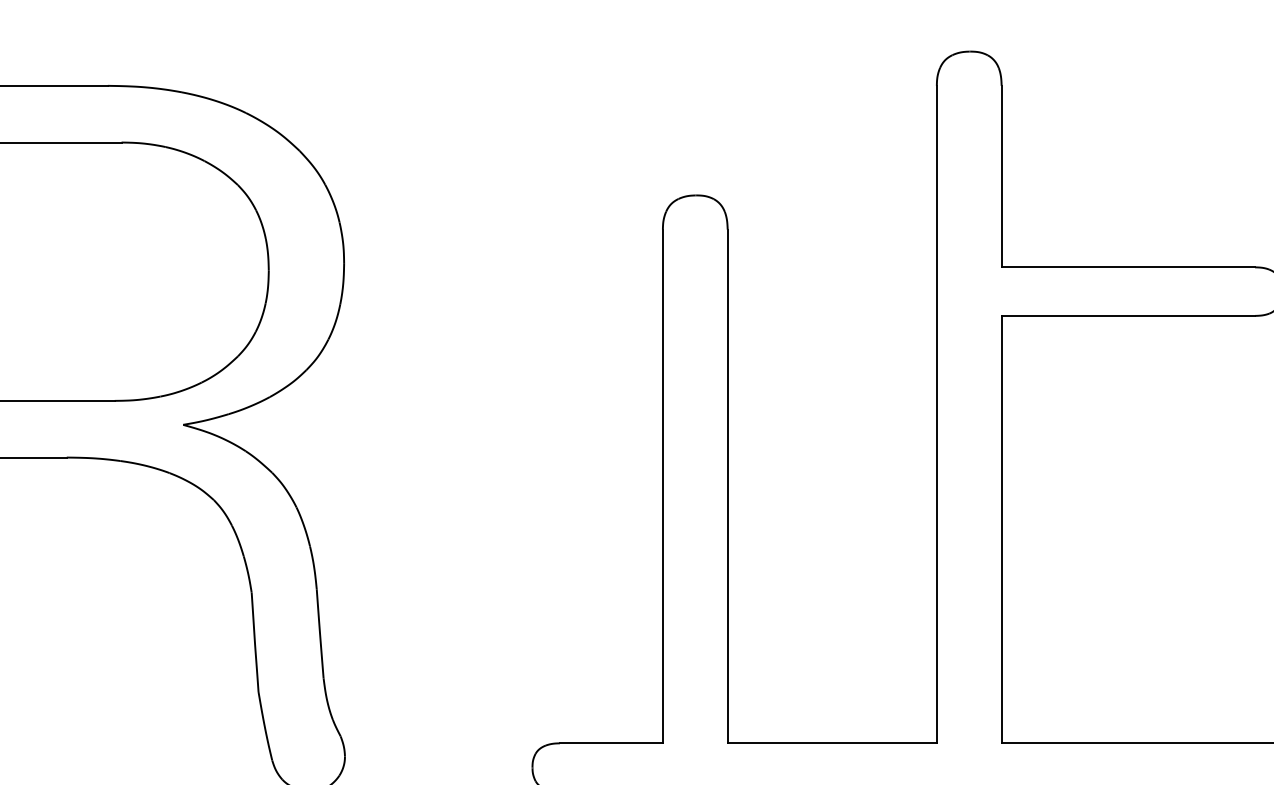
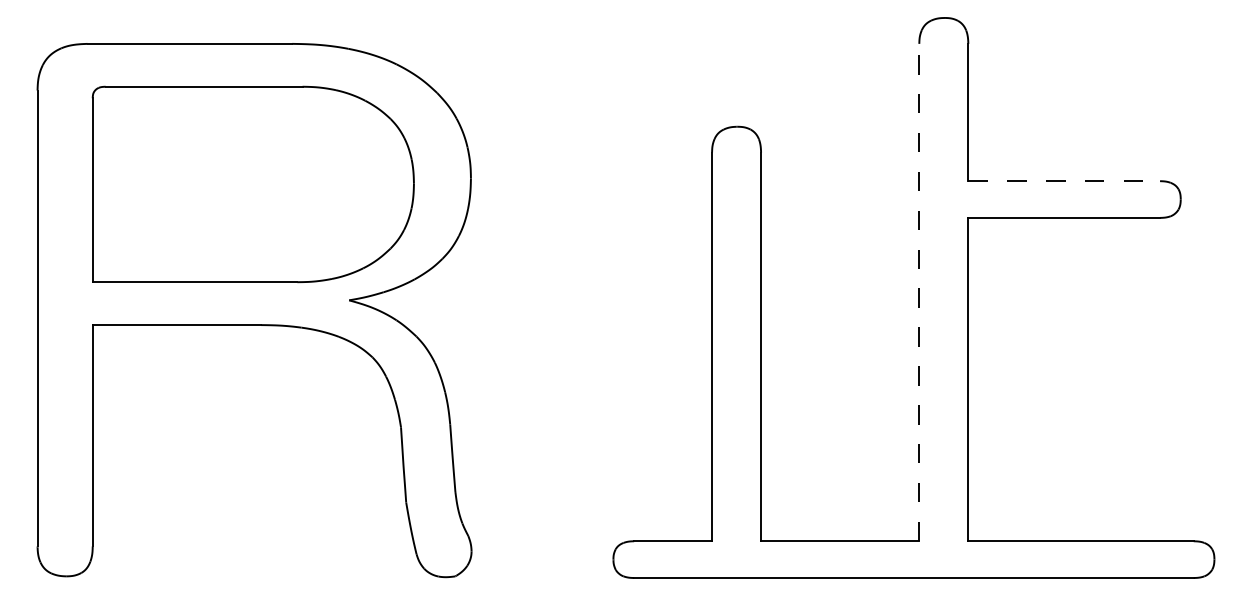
line: (1128, 267) -> (1064, 181), solid -> dashed
line: (937, 414) -> (919, 292), solid -> dashed

